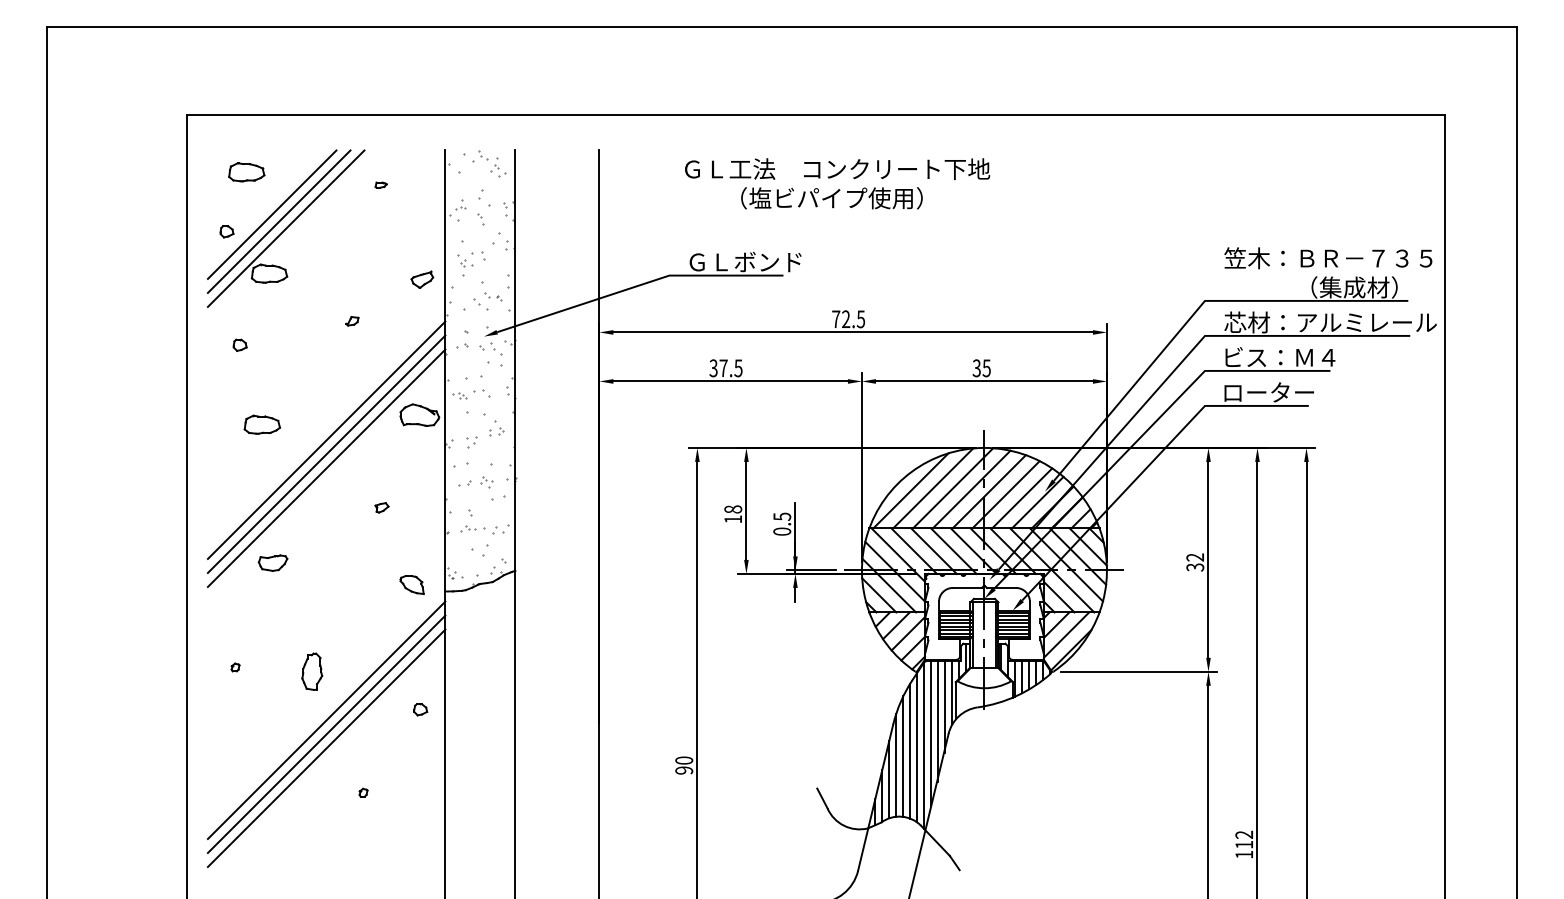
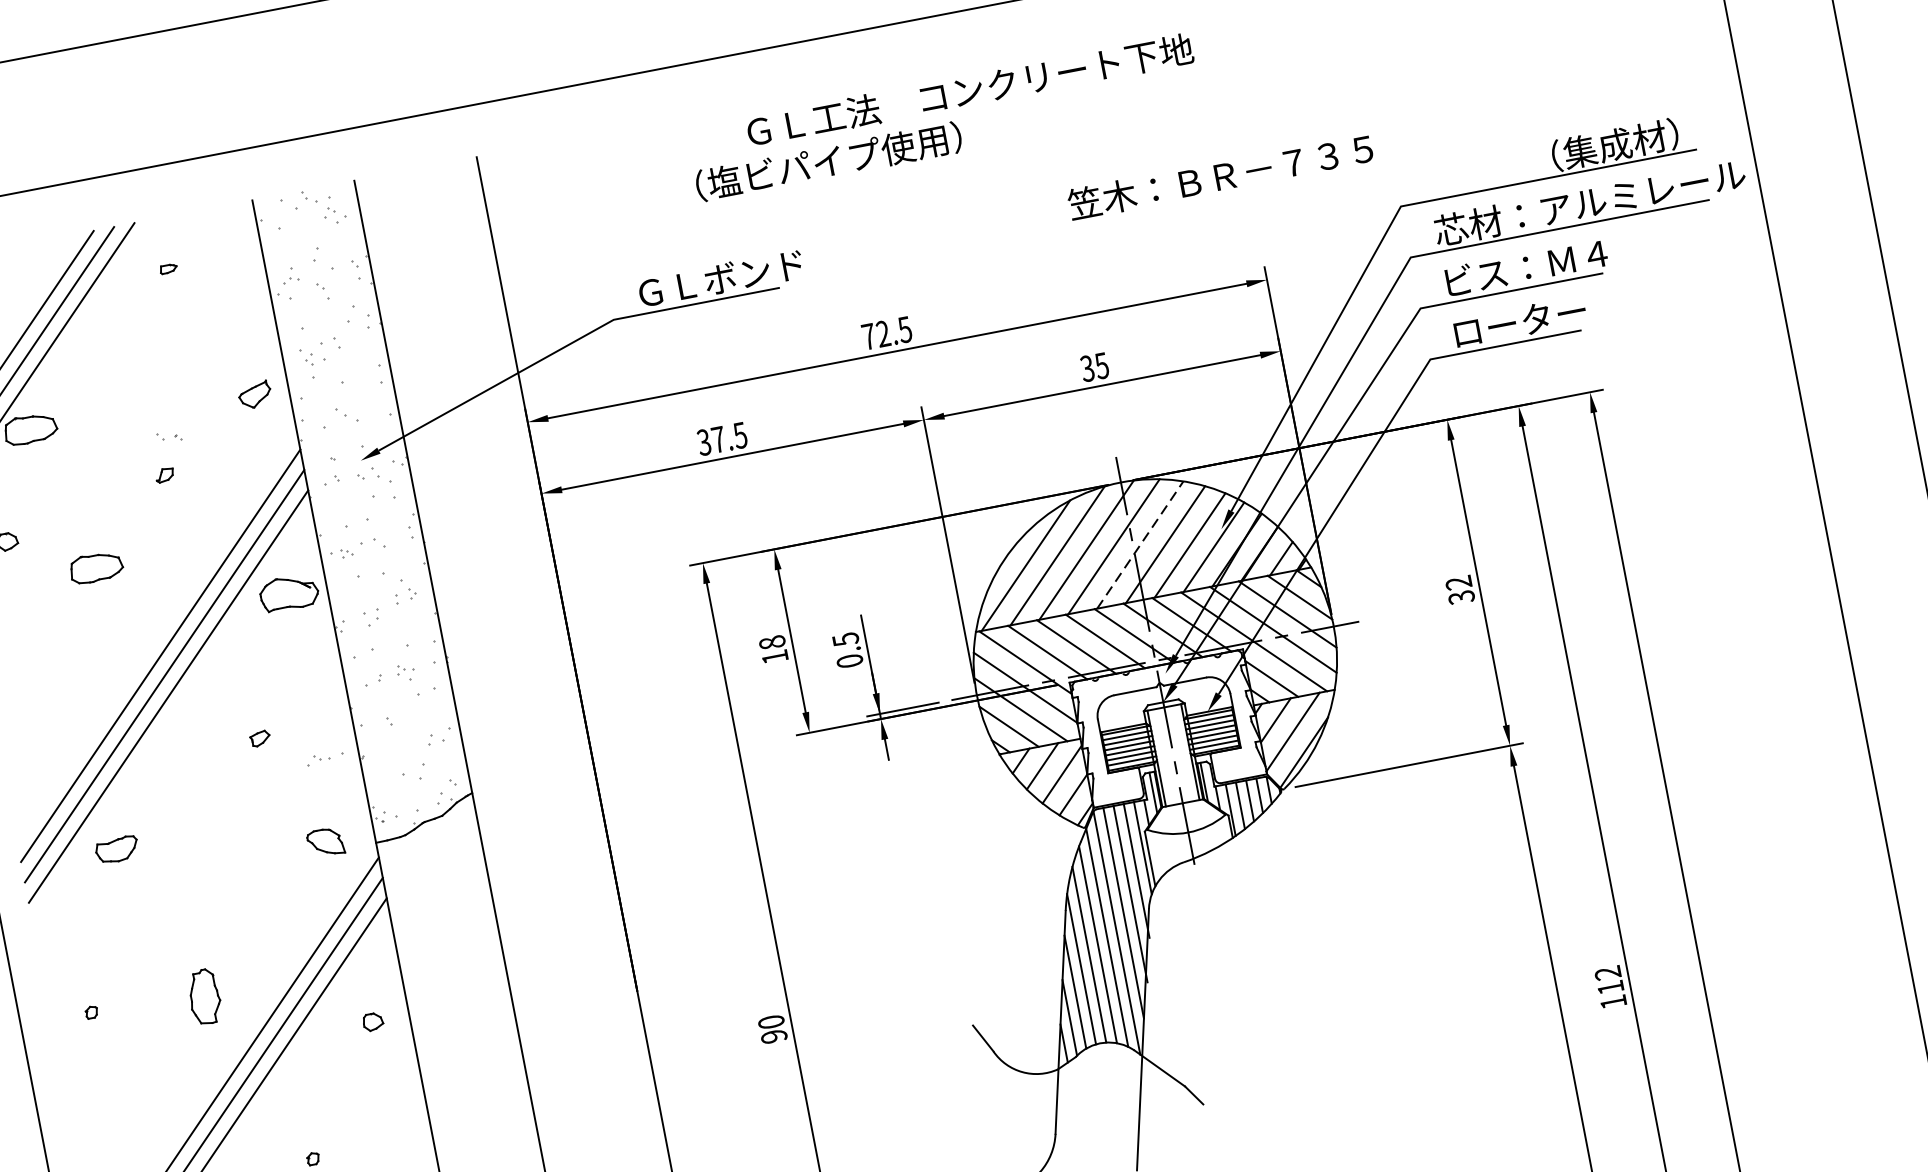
text: (837, 169) -> (970, 90), moved
text: (1328, 258) -> (1220, 177), moved
part: (493, 296) -> (169, 436), moved
part: (261, 424) -> (95, 567), moved
line: (989, 491) -> (1140, 544), solid -> dashed
part: (472, 528) -> (325, 757), moved

